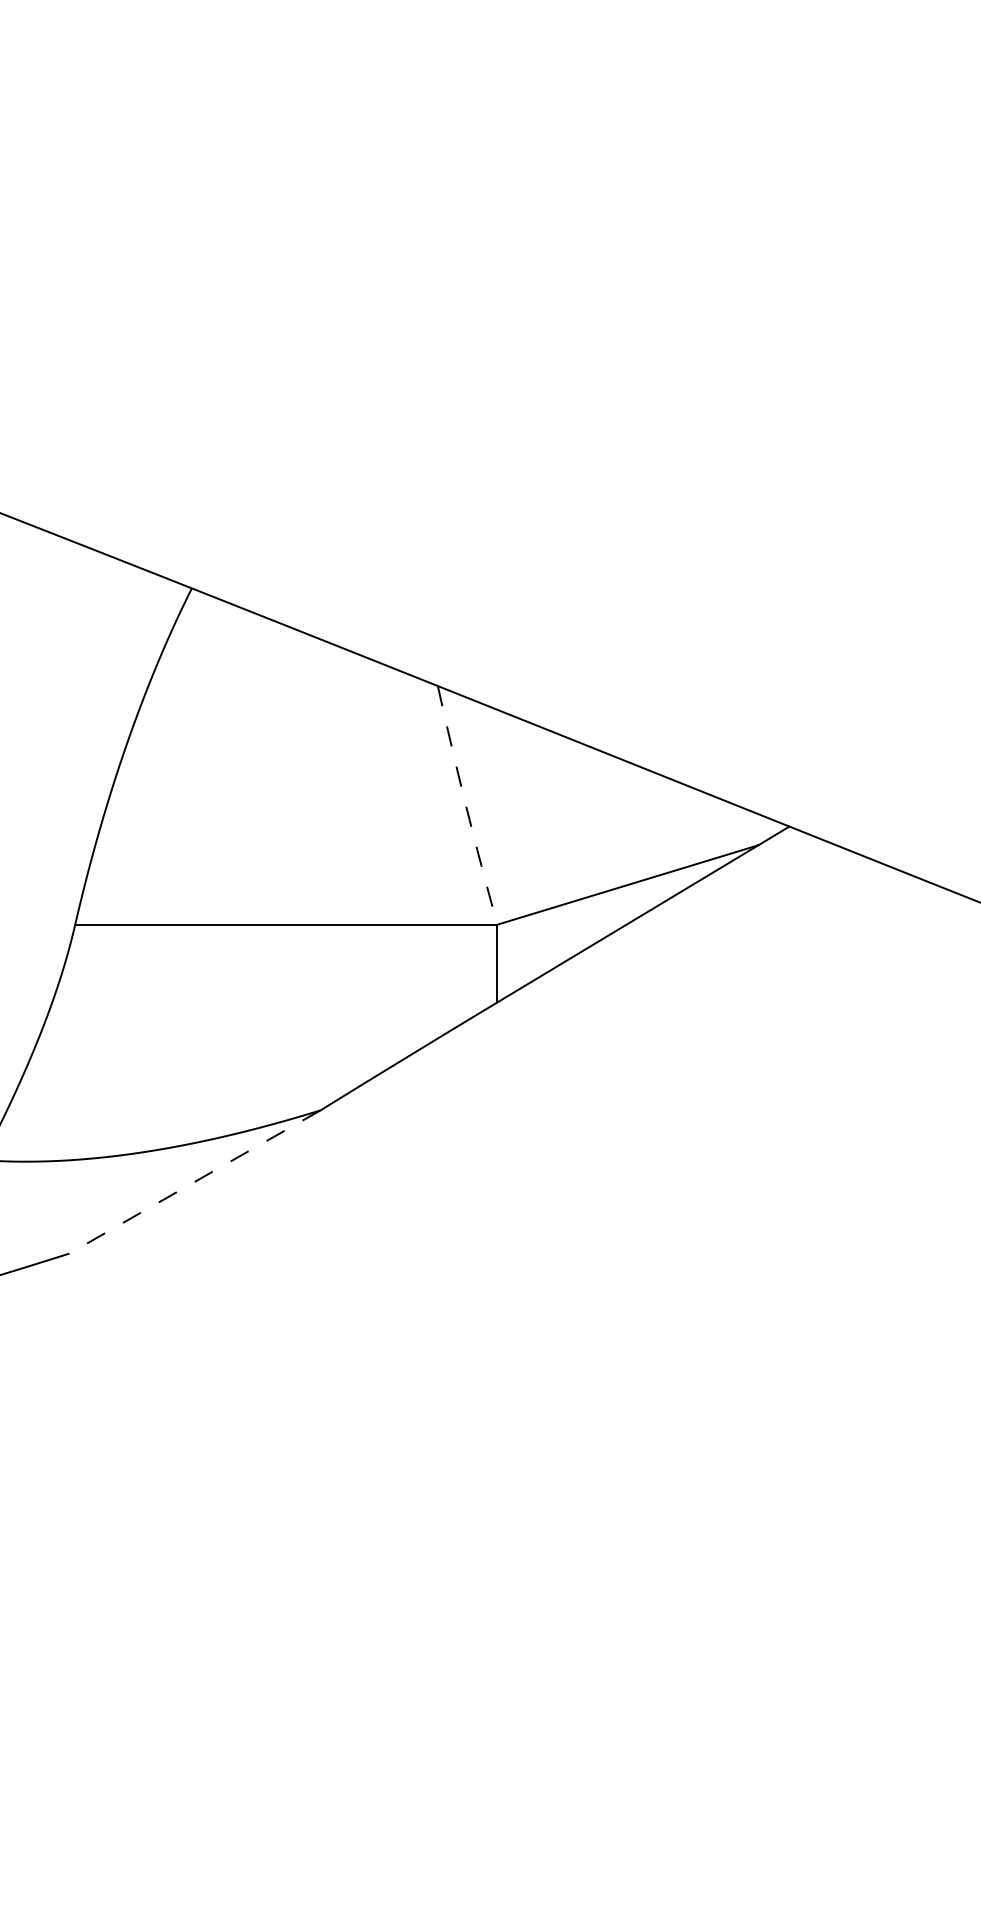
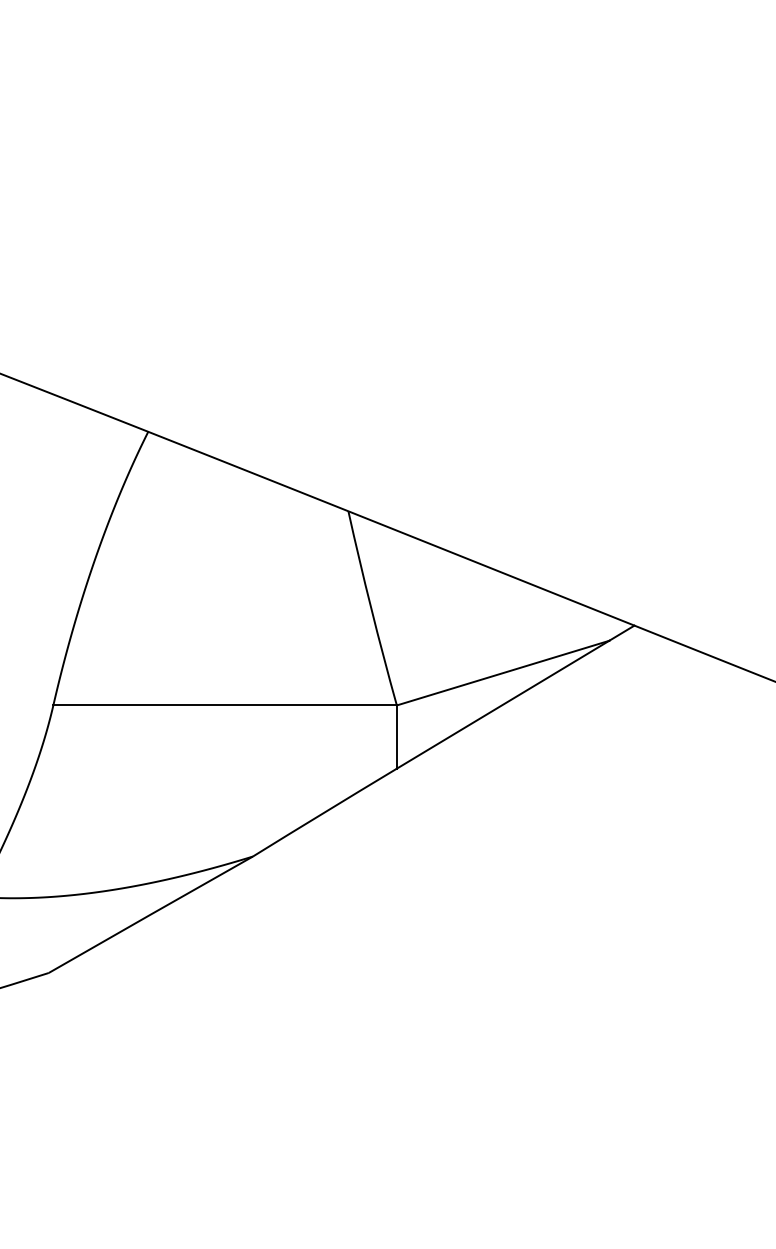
arc: (466, 805) -> (371, 608), dashed -> solid
arc: (194, 1181) -> (150, 914), dashed -> solid

